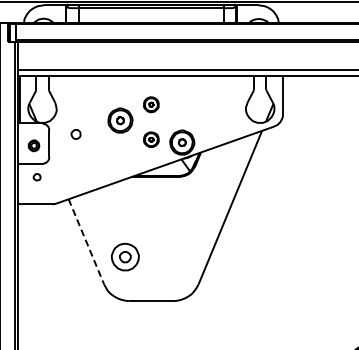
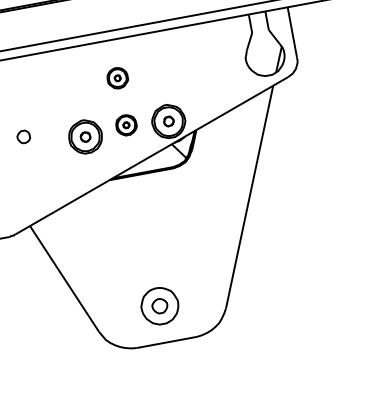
part: (120, 120) -> (85, 136), moved
line: (86, 242) -> (64, 279), dashed -> solid
part: (125, 257) -> (160, 306), moved

